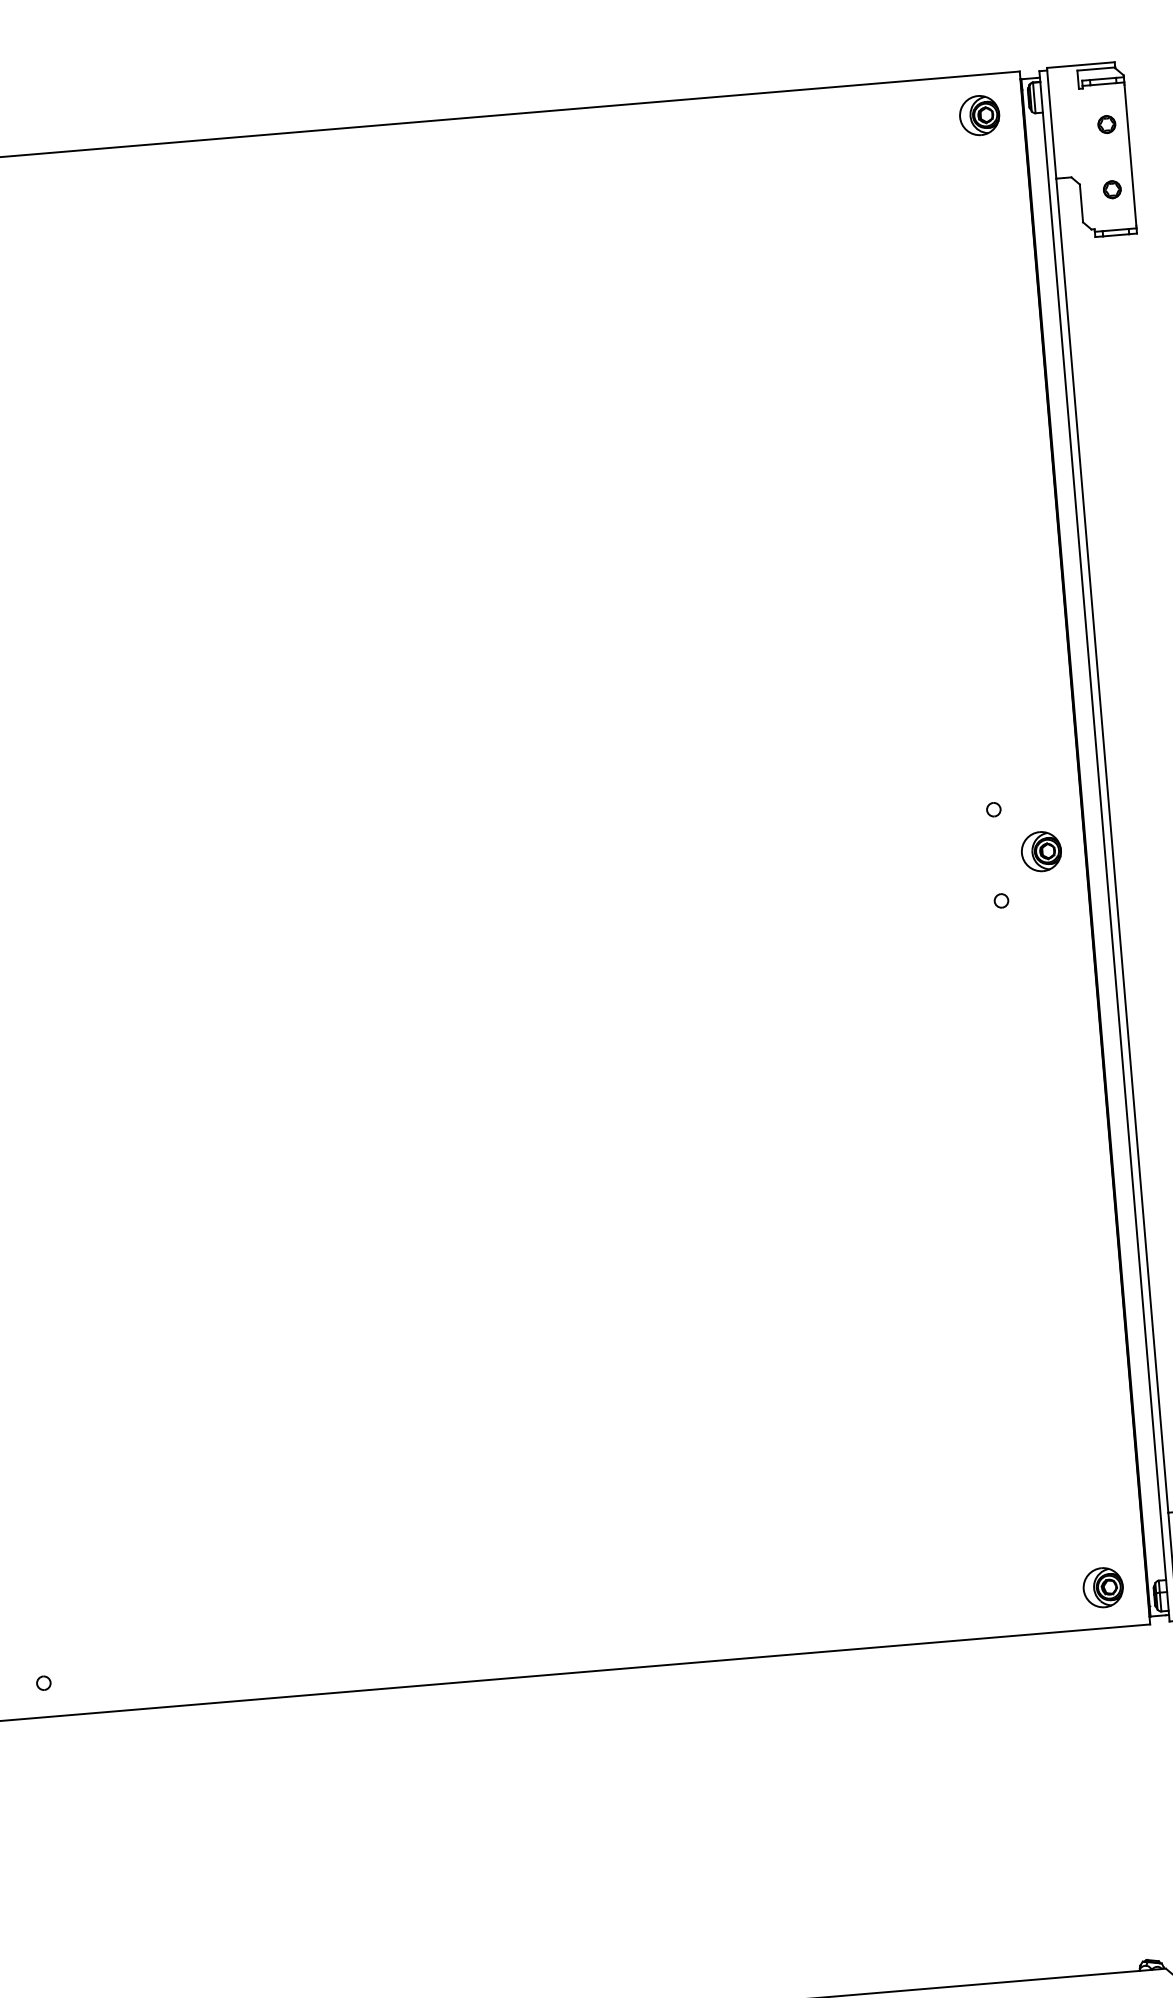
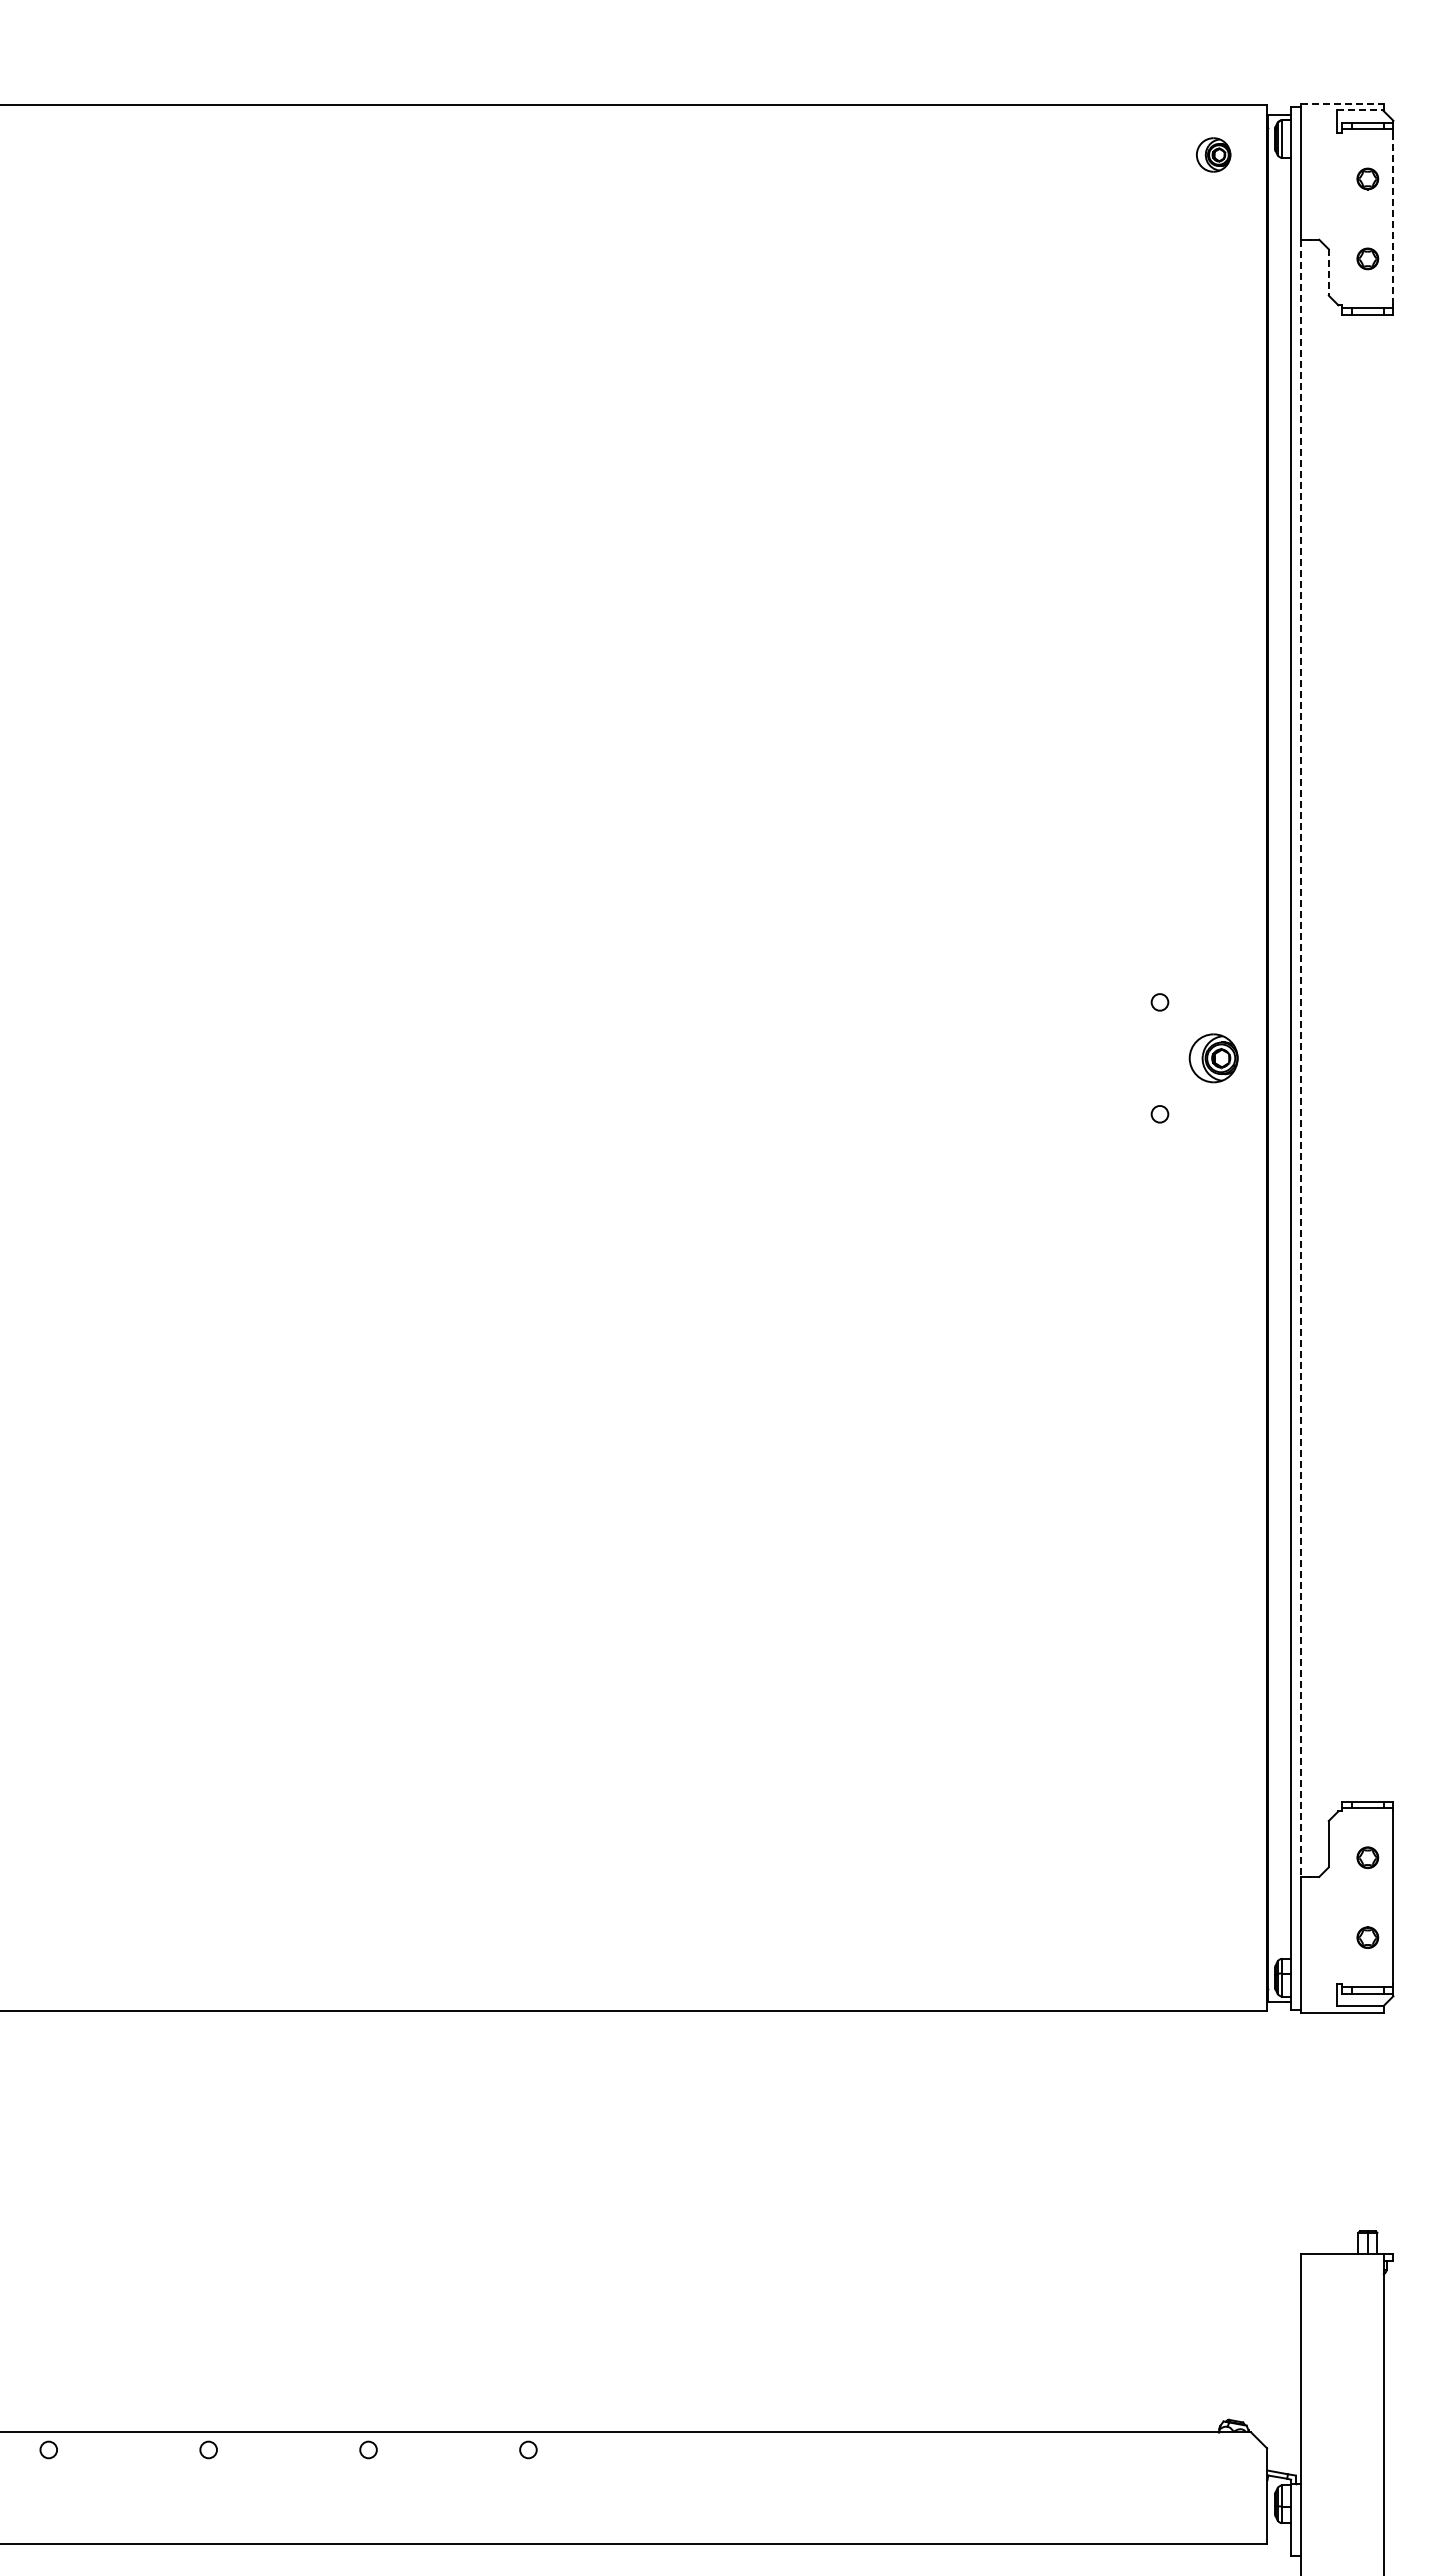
line: (1081, 64) -> (1342, 103), solid -> dashed
line: (1097, 69) -> (1361, 110), solid -> dashed
part: (979, 115) -> (1213, 154), size x0.7
line: (1130, 155) -> (1393, 218), solid -> dashed
line: (1081, 204) -> (1328, 273), solid -> dashed
line: (1112, 845) -> (1300, 1058), solid -> dashed
part: (1103, 1587) -> (1213, 1961), removed

